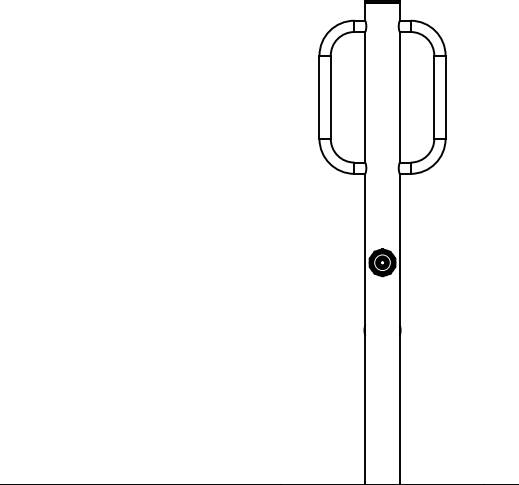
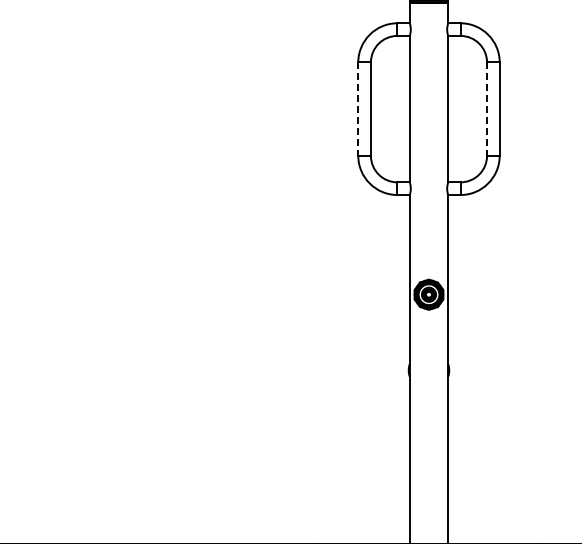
line: (319, 97) -> (358, 109), solid -> dashed
line: (434, 97) -> (487, 109), solid -> dashed

